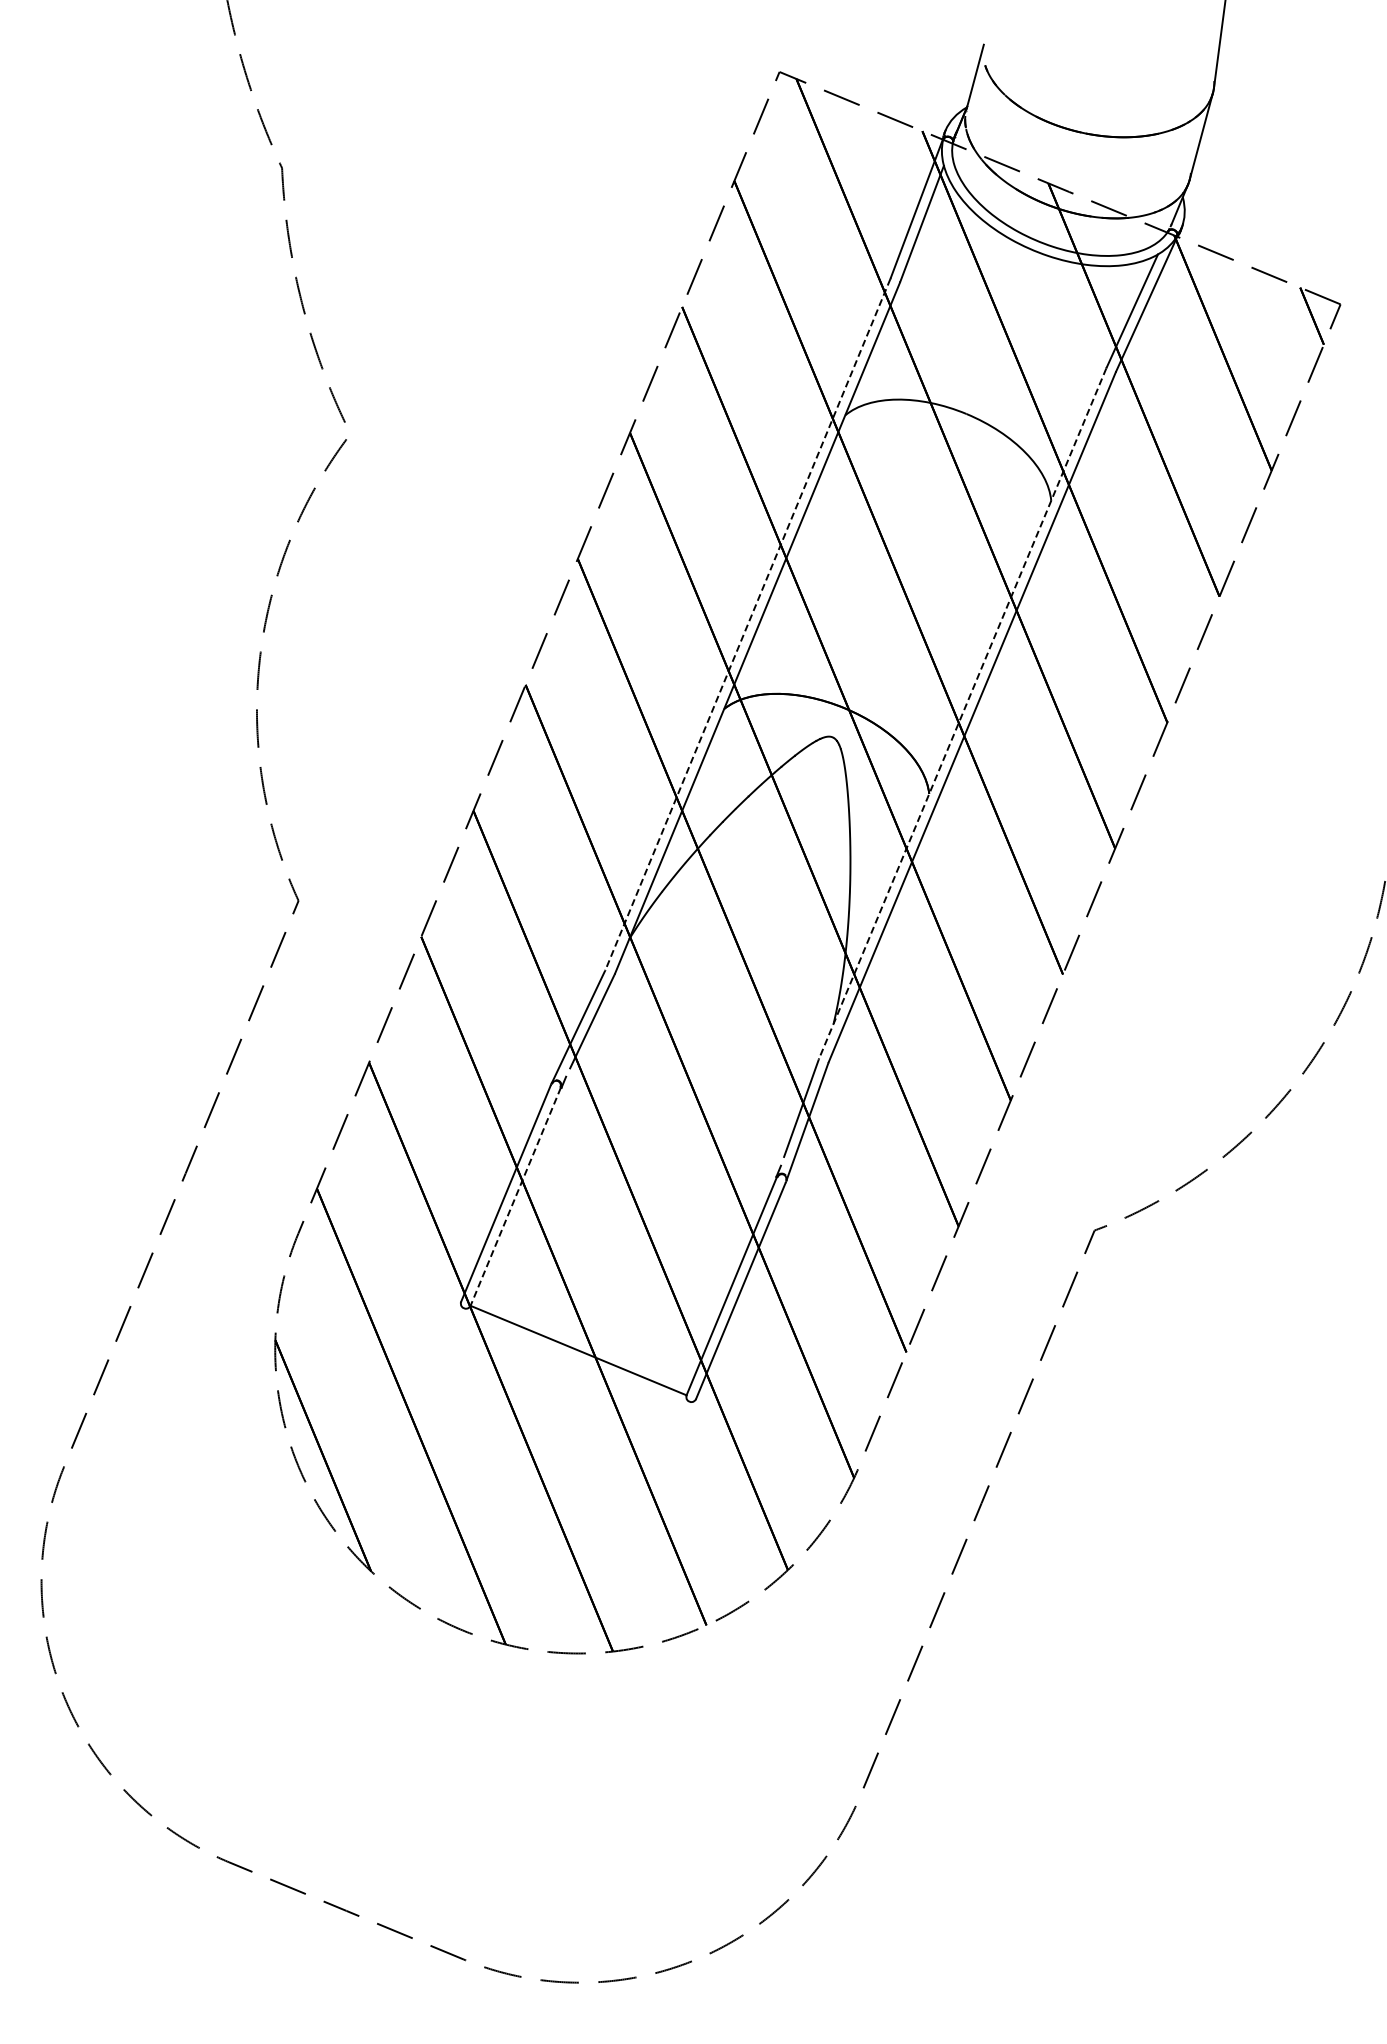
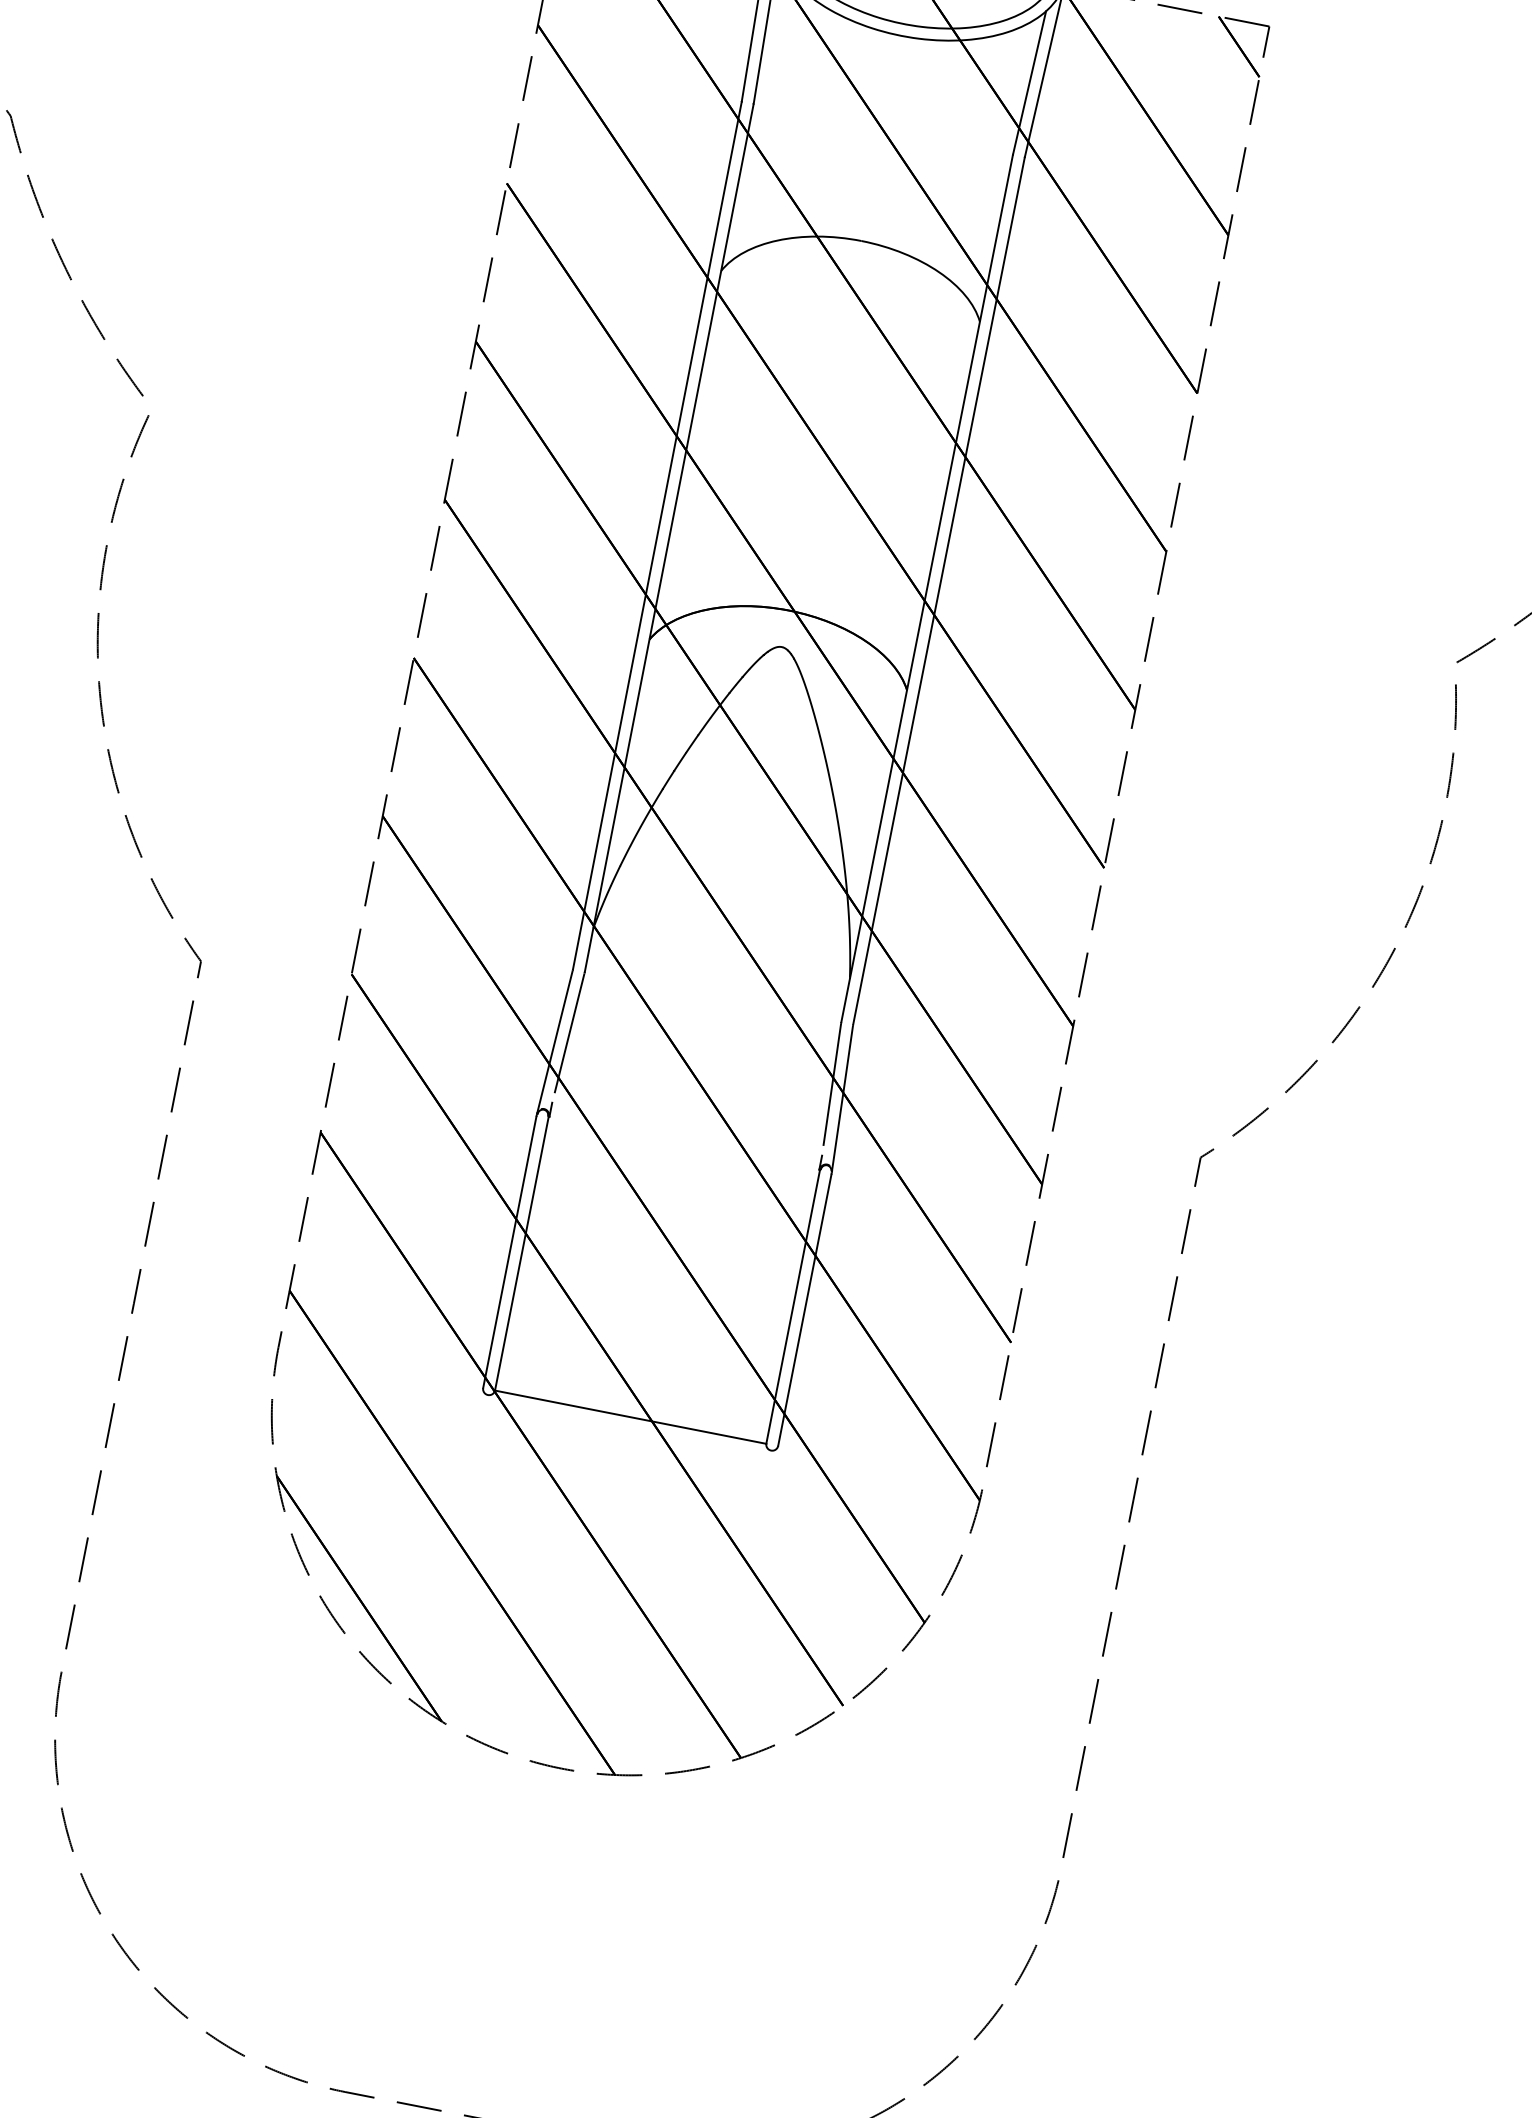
line: (747, 624) -> (656, 536), dashed -> solid
line: (962, 713) -> (926, 589), dashed -> solid
line: (515, 1197) -> (521, 1254), dashed -> solid

